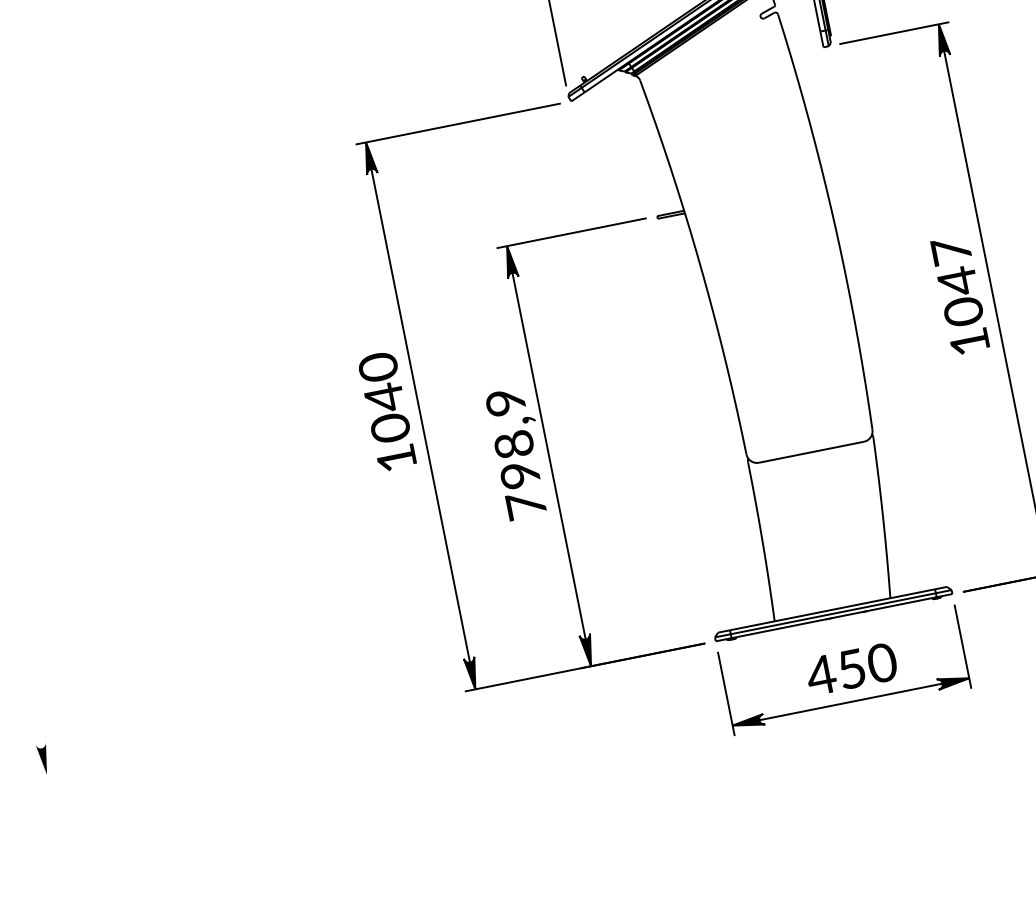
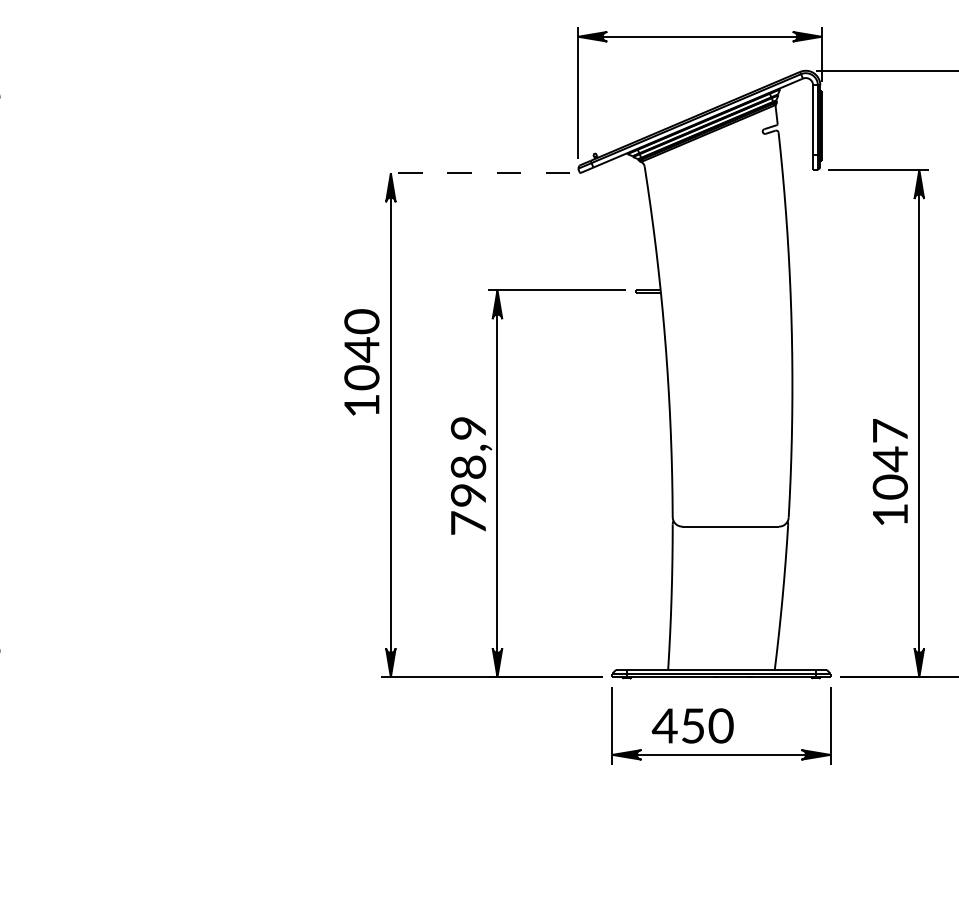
line: (457, 124) -> (475, 173), solid -> dashed
text: (959, 295) -> (889, 471), moved
text: (386, 411) -> (361, 362), moved
text: (851, 668) -> (692, 725), moved

